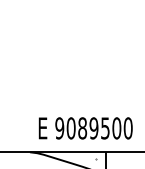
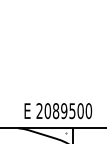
text: (59, 128) -> (39, 111), 9089500 -> 2089500

